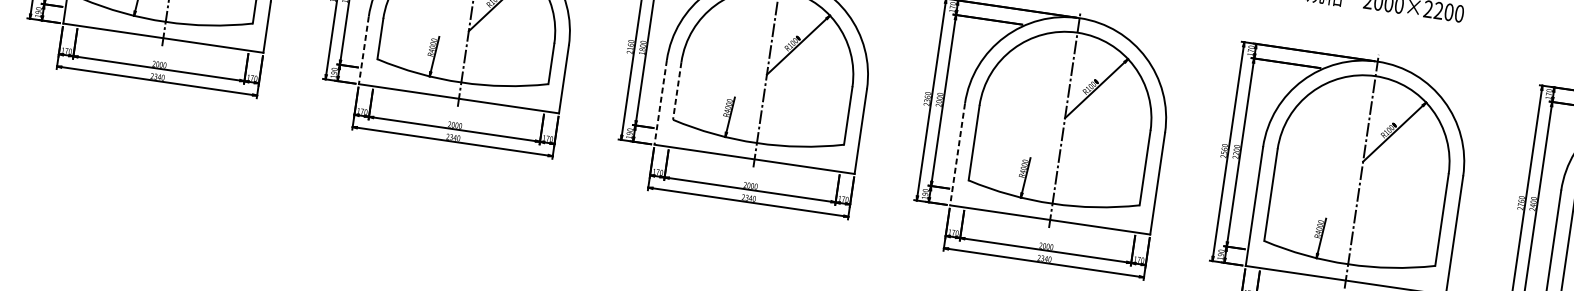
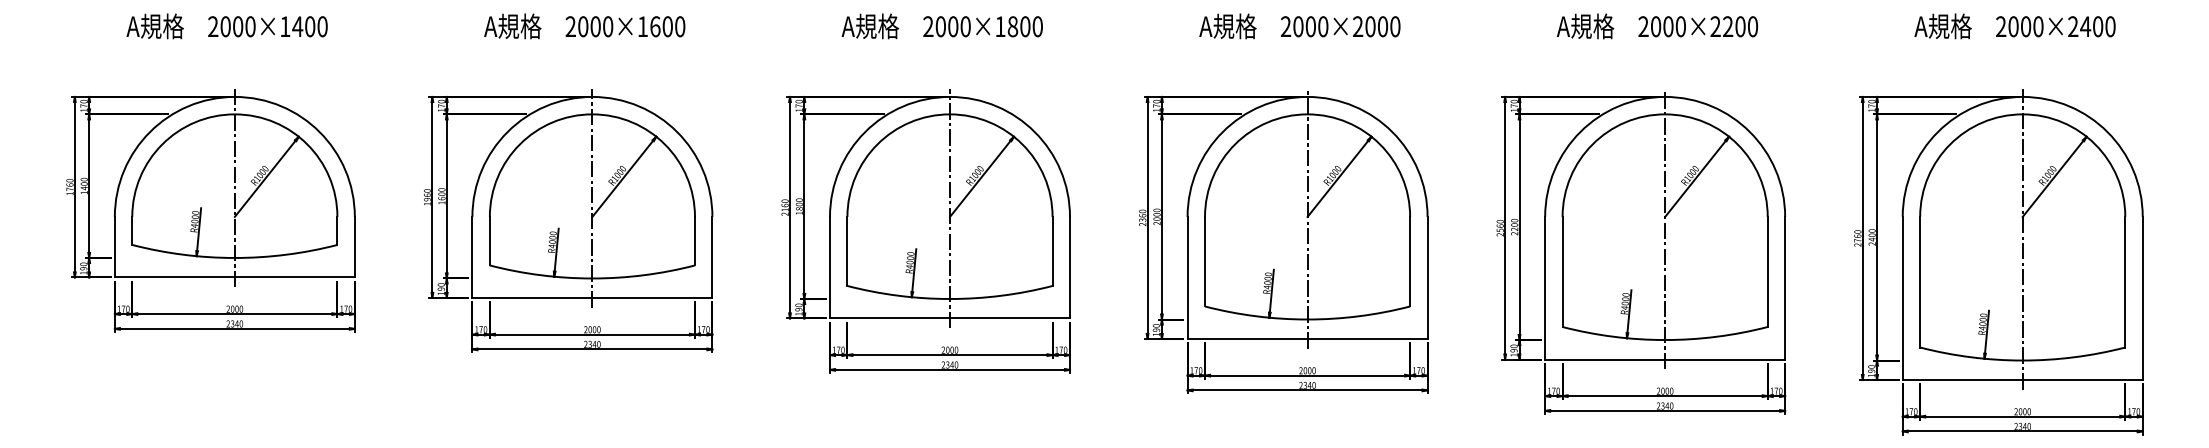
line: (363, 50) -> (472, 257), dashed -> solid
line: (677, 91) -> (847, 251), dashed -> solid
line: (661, 102) -> (830, 267), dashed -> solid
line: (957, 154) -> (1187, 278), dashed -> solid

